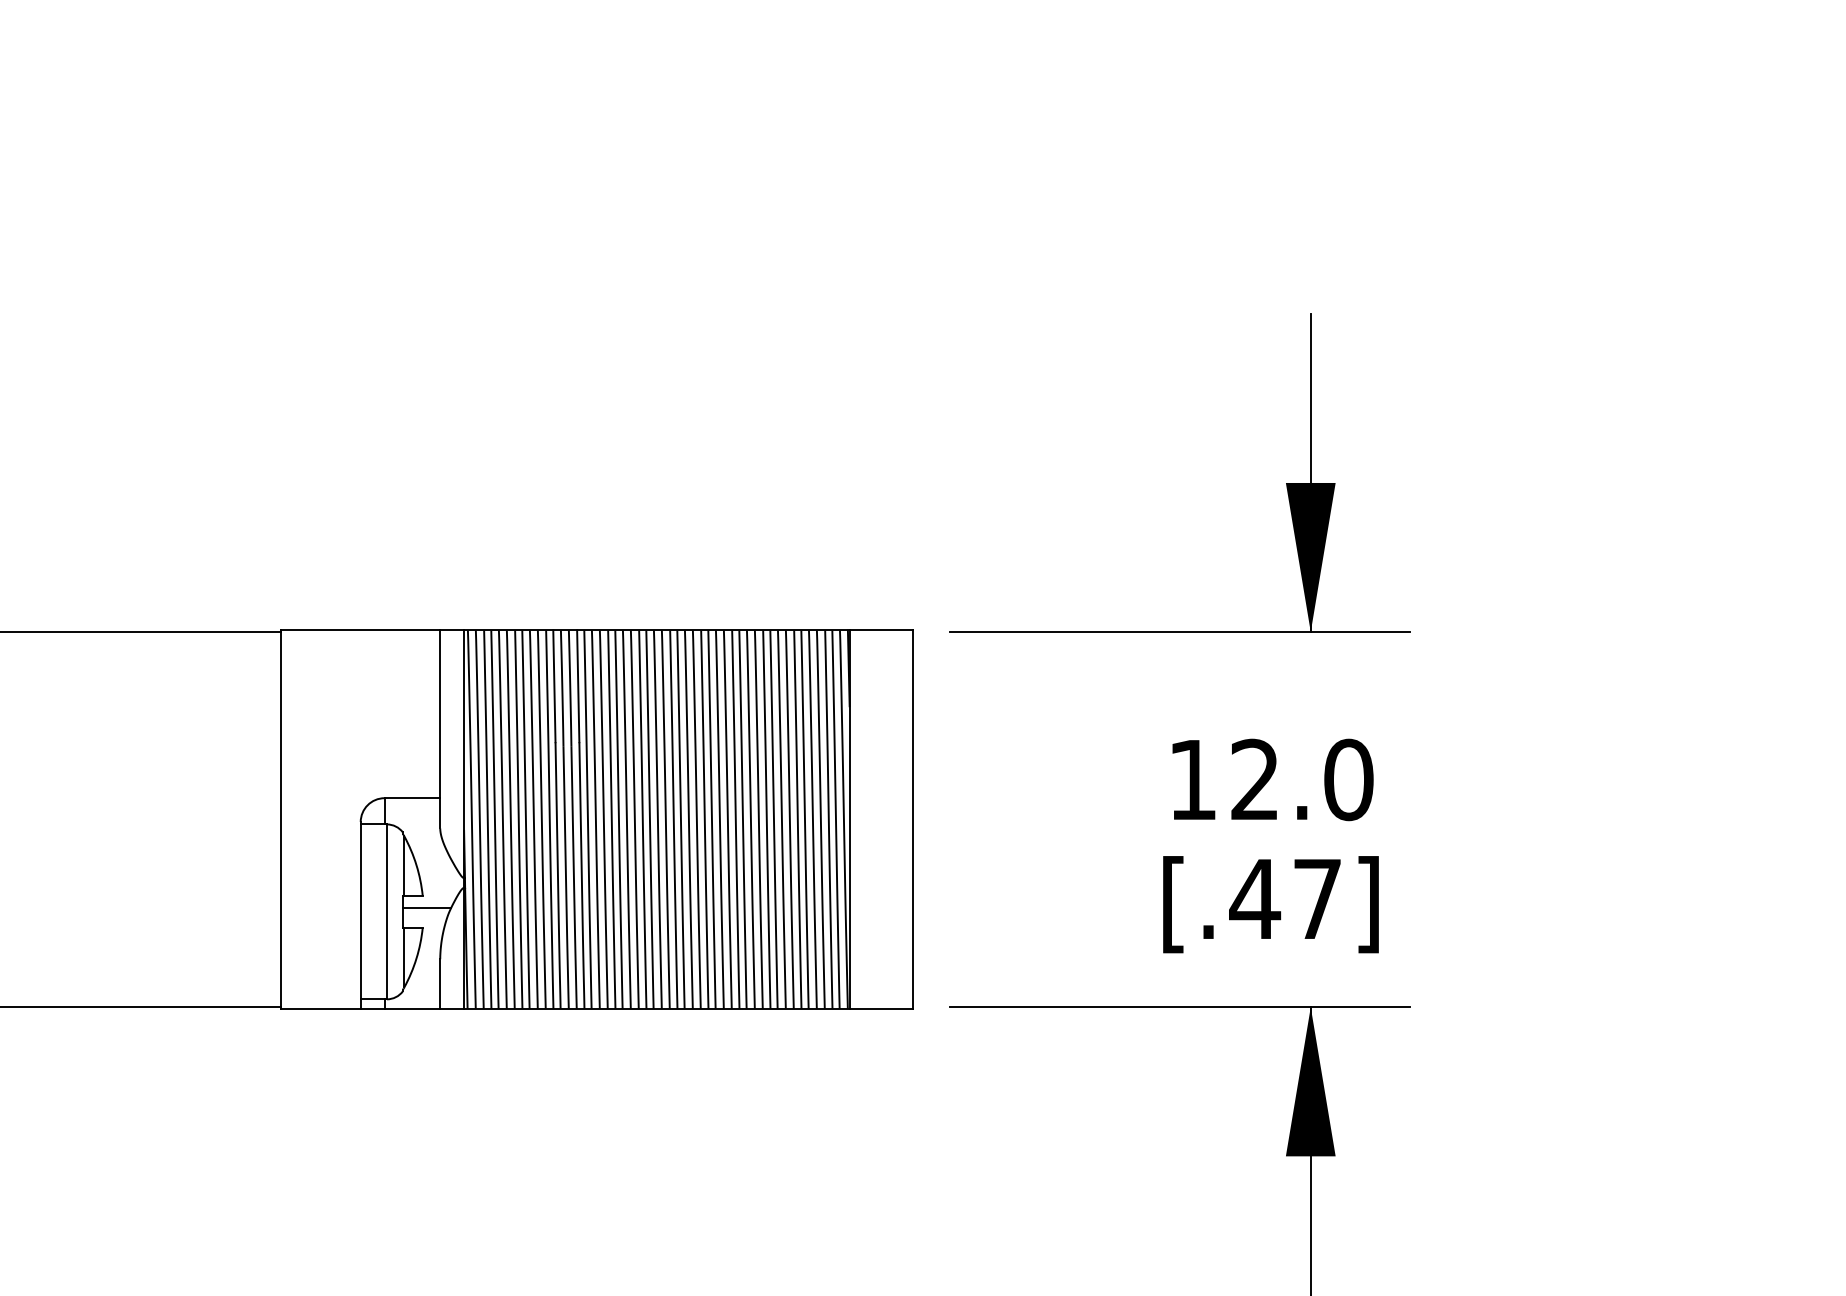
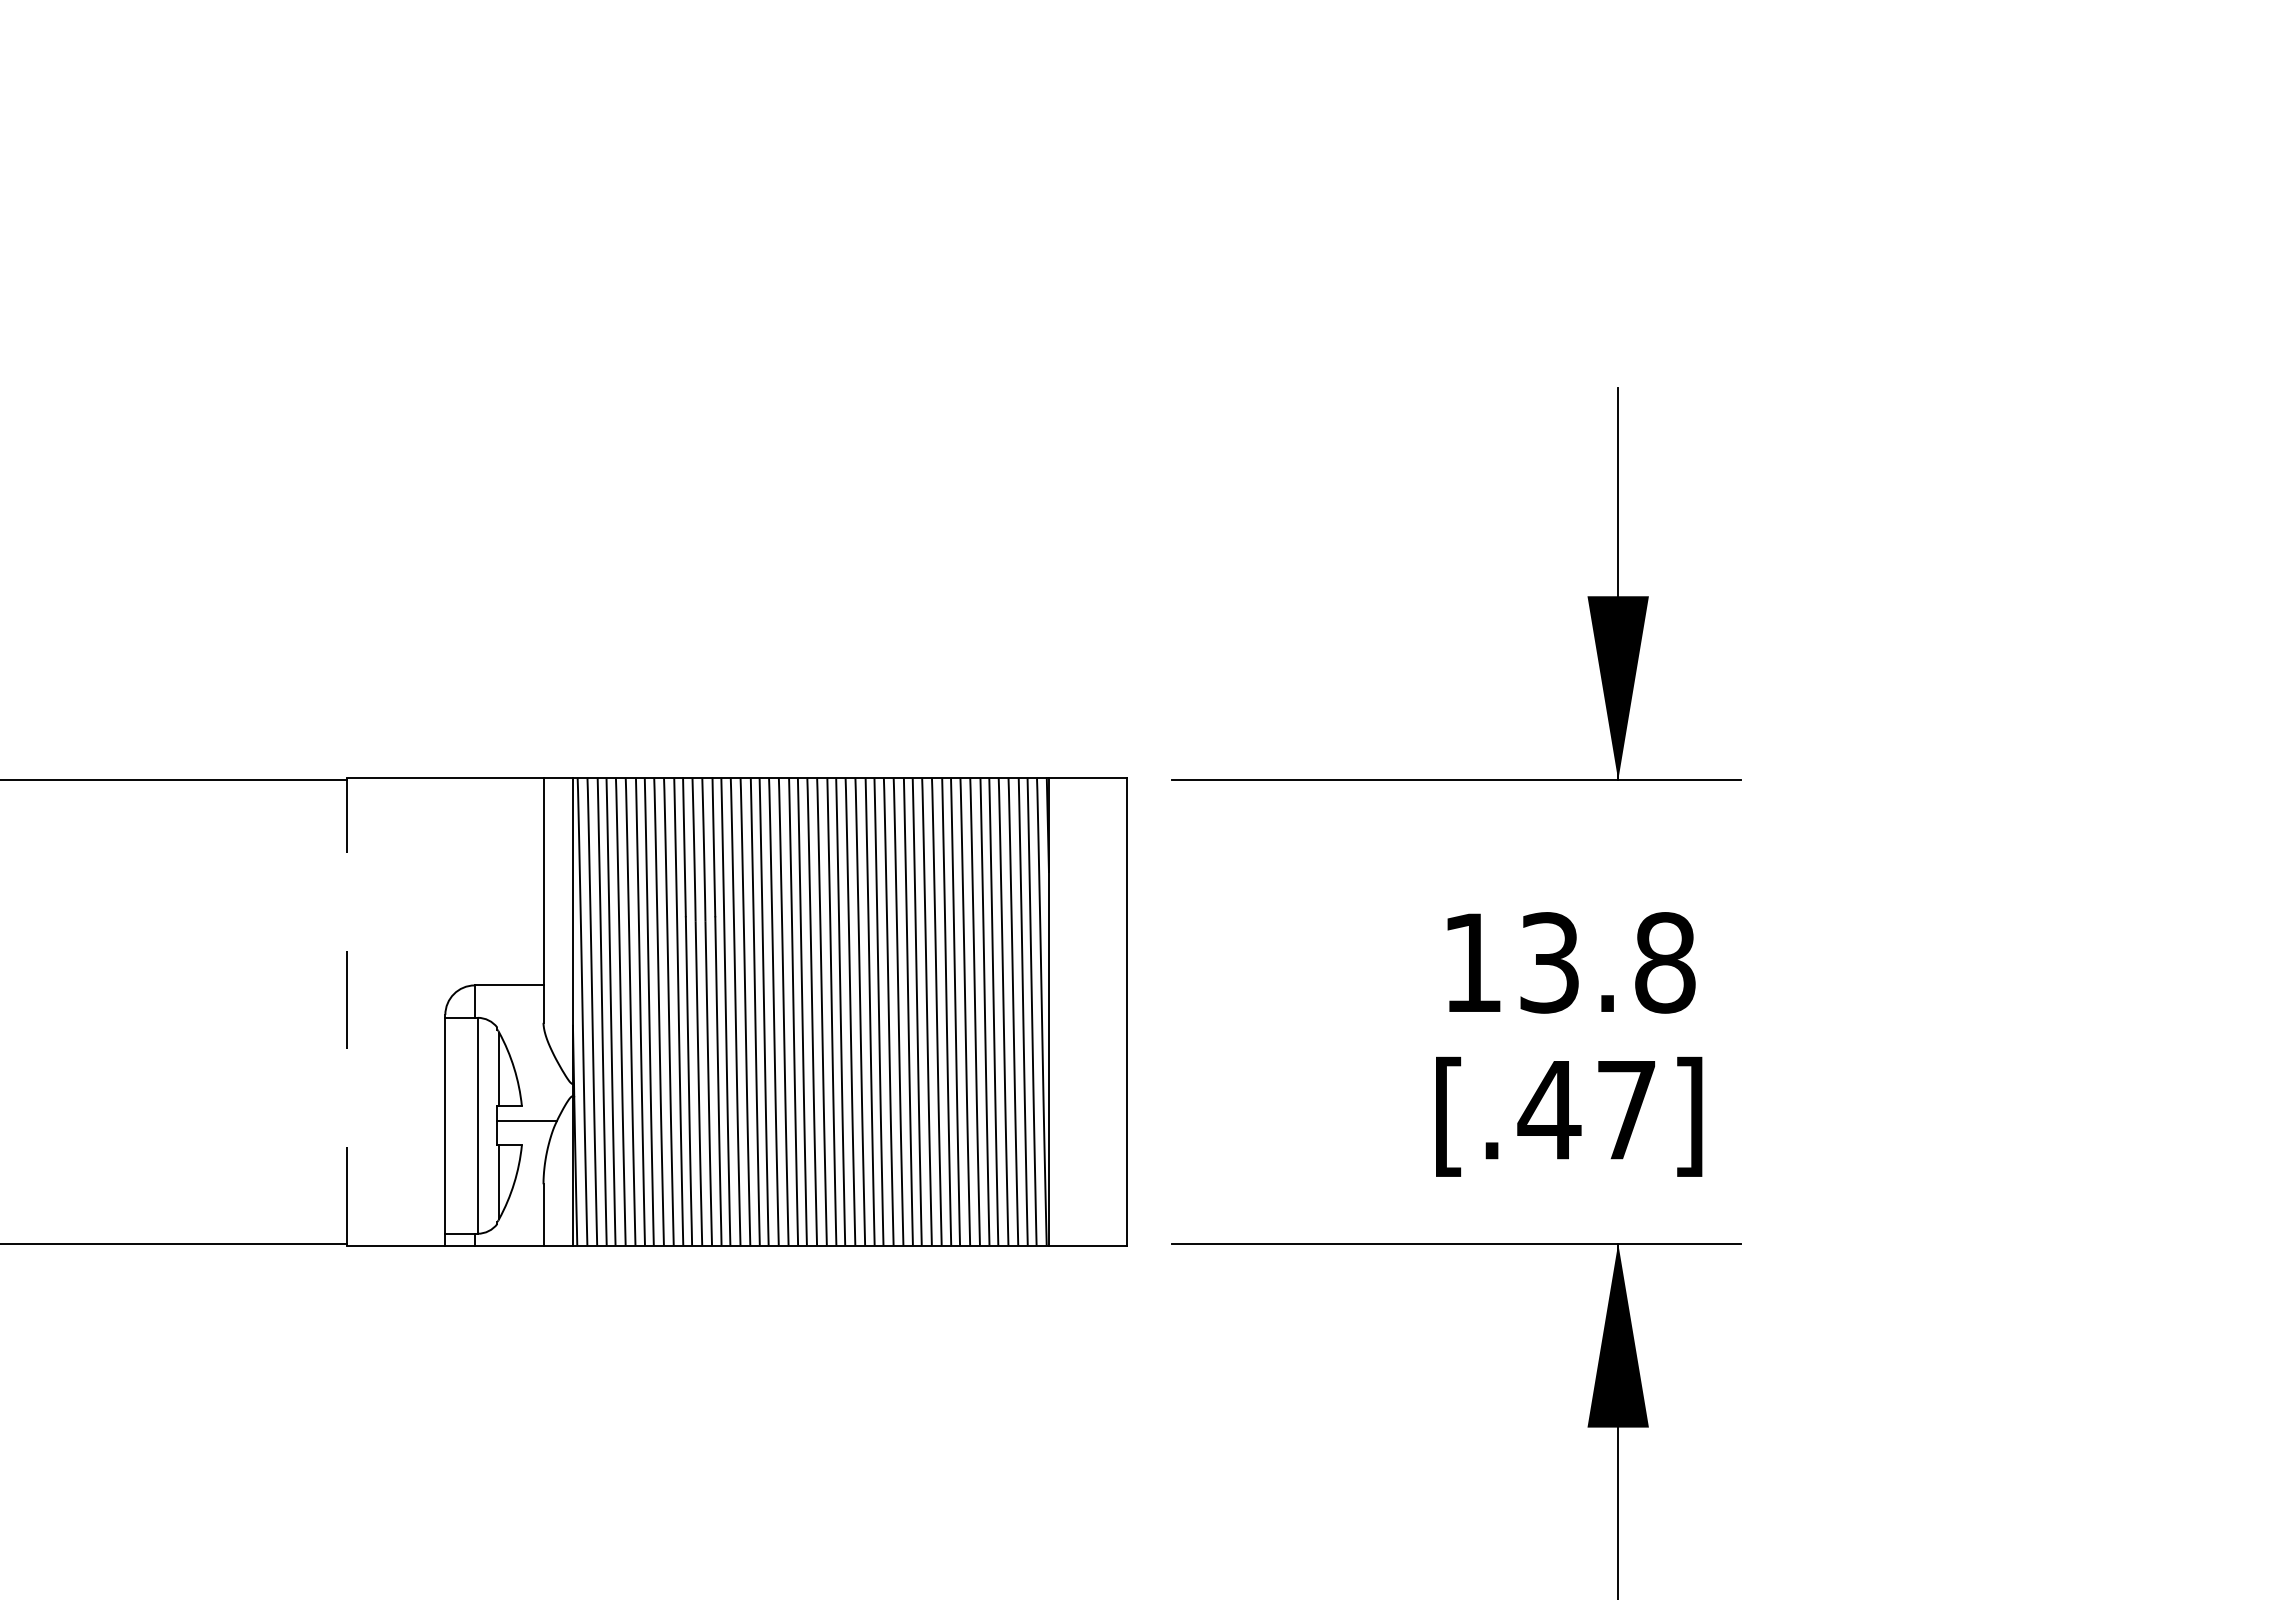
text: (1302, 779) -> (1607, 962), 12.0 -> 13.8
line: (281, 819) -> (347, 1011), solid -> dashed

